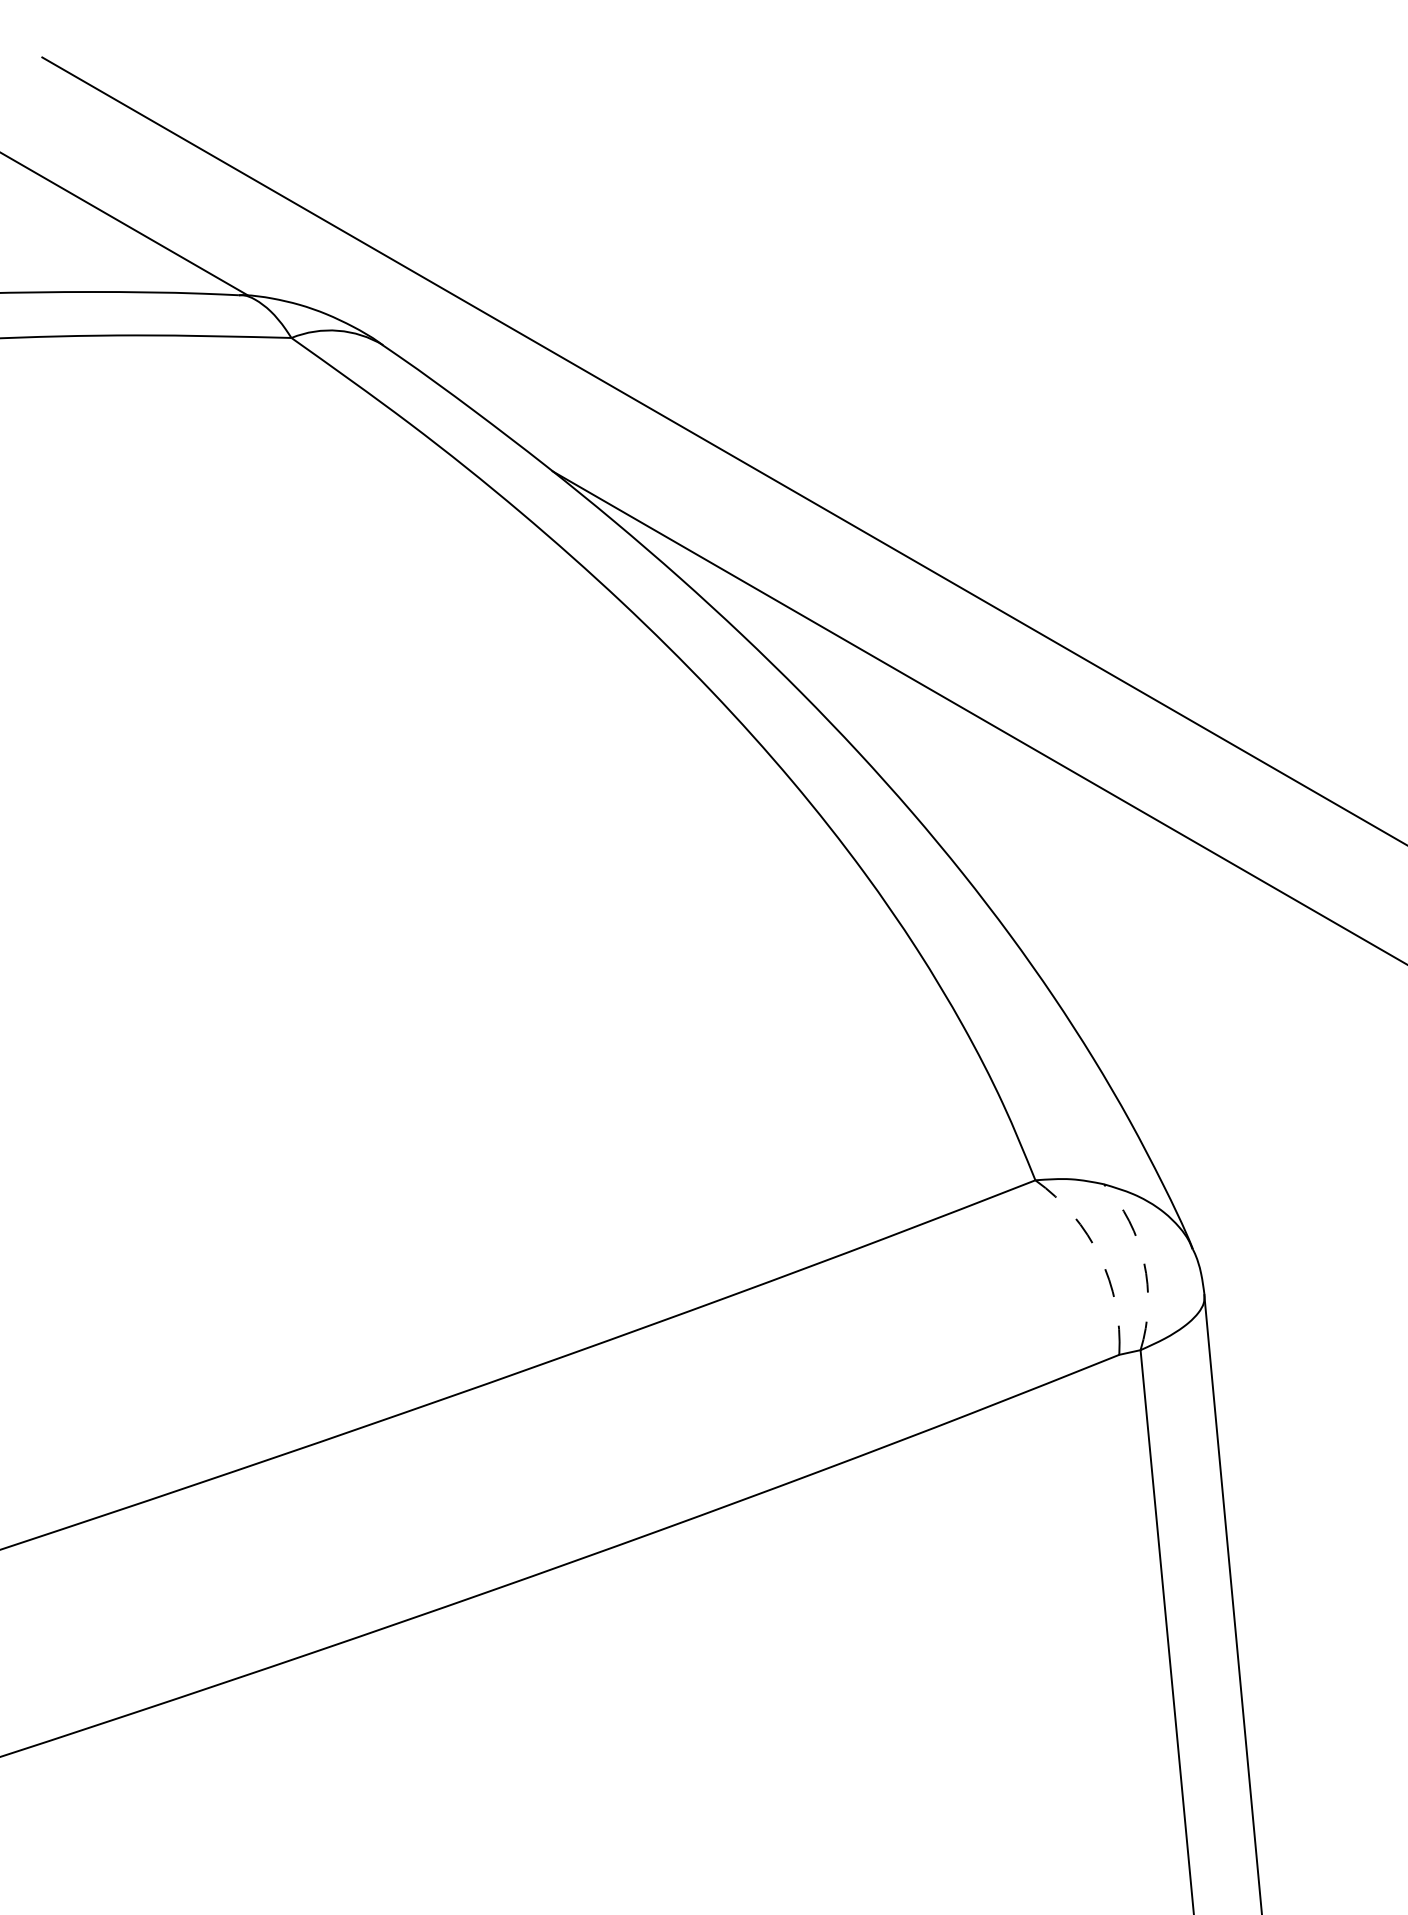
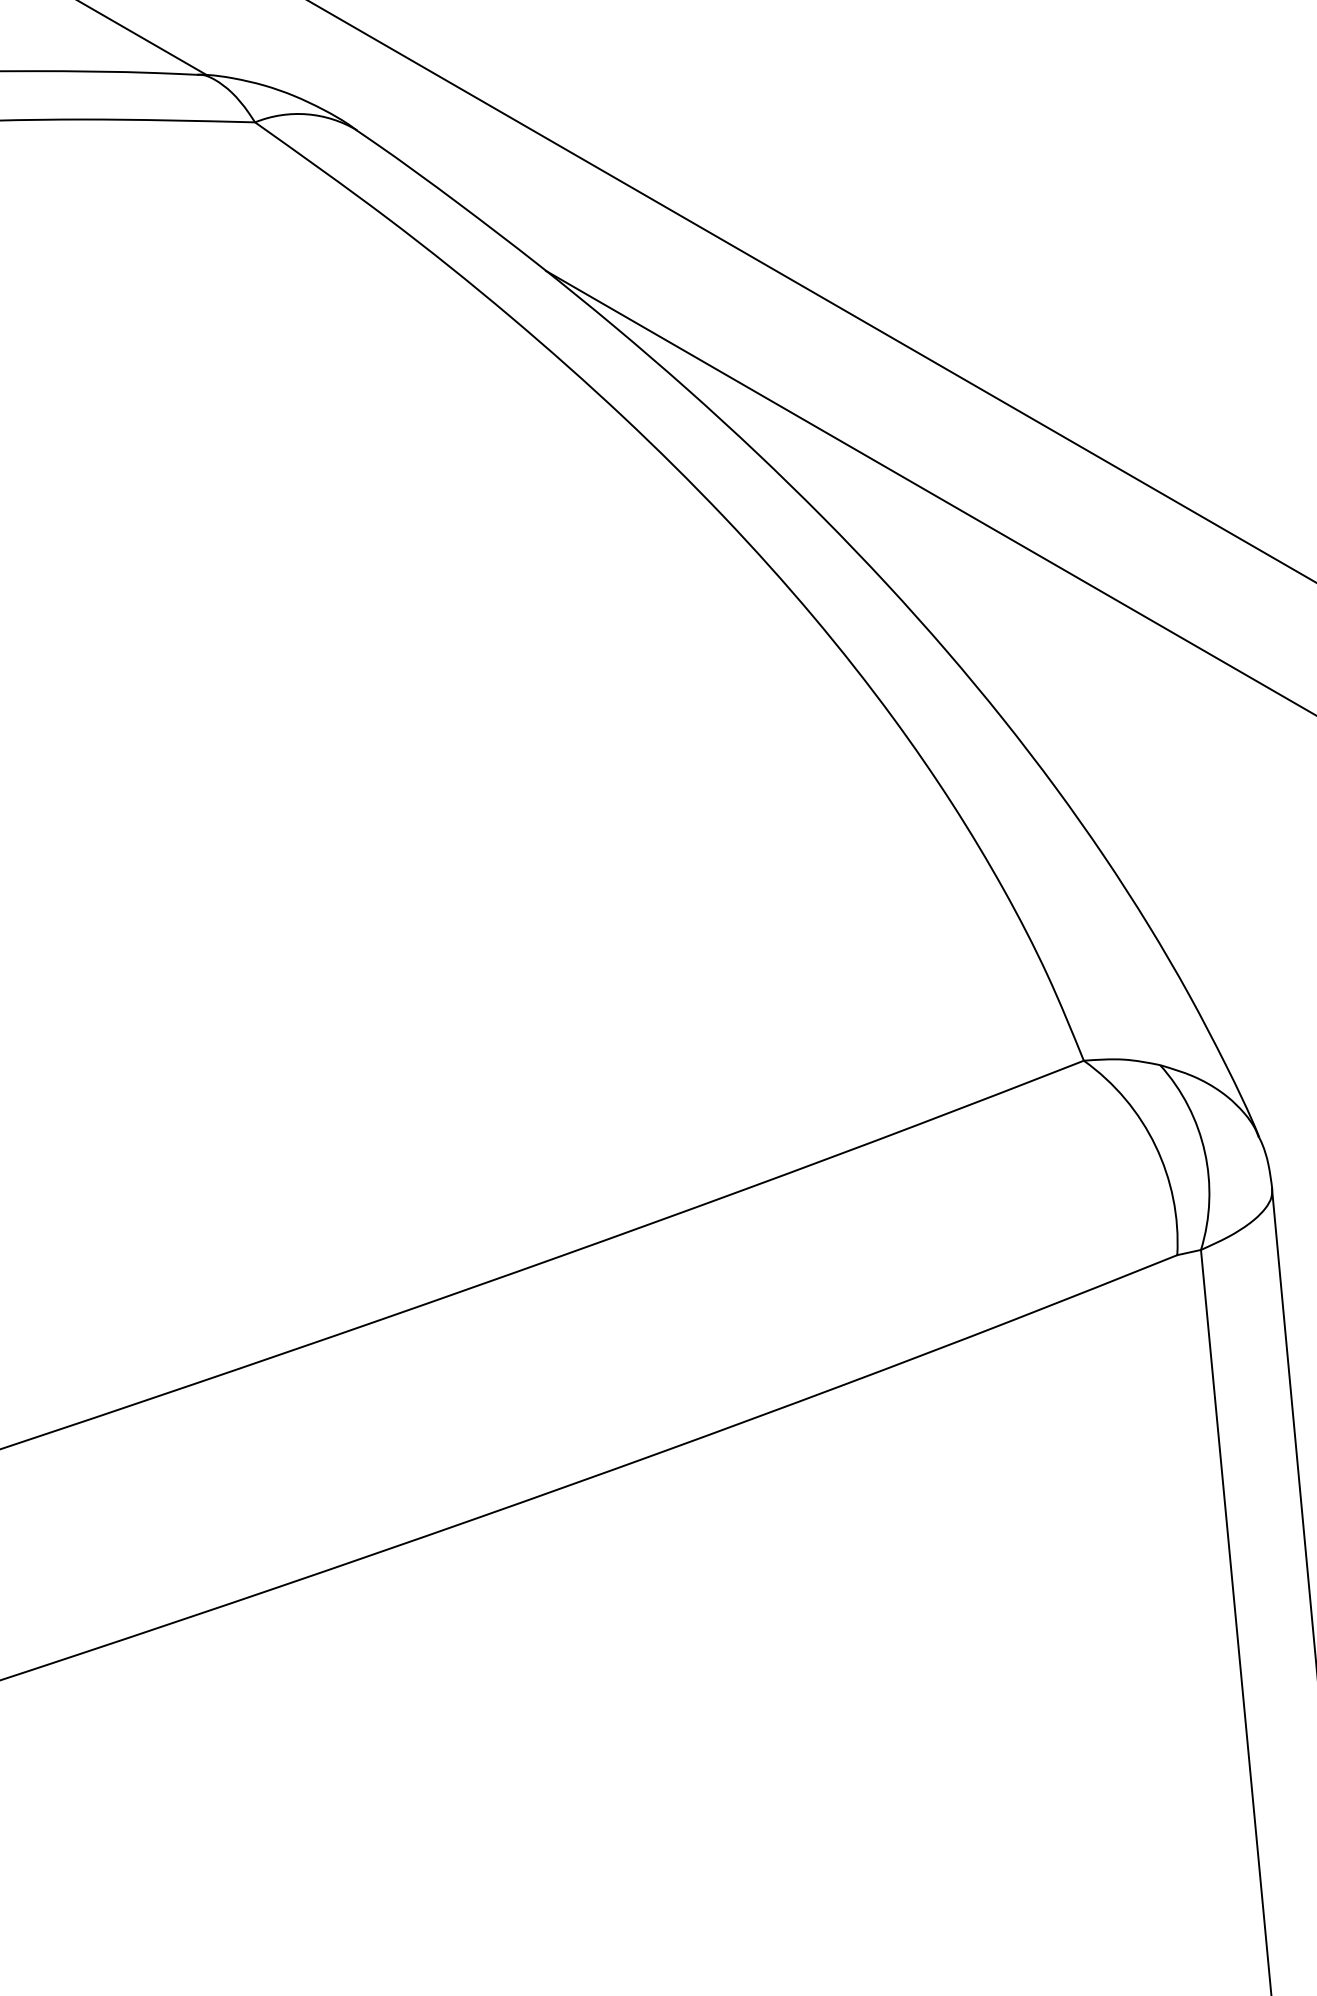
arc: (1099, 1256) -> (1155, 1145), dashed -> solid
arc: (1144, 1262) -> (1205, 1152), dashed -> solid

